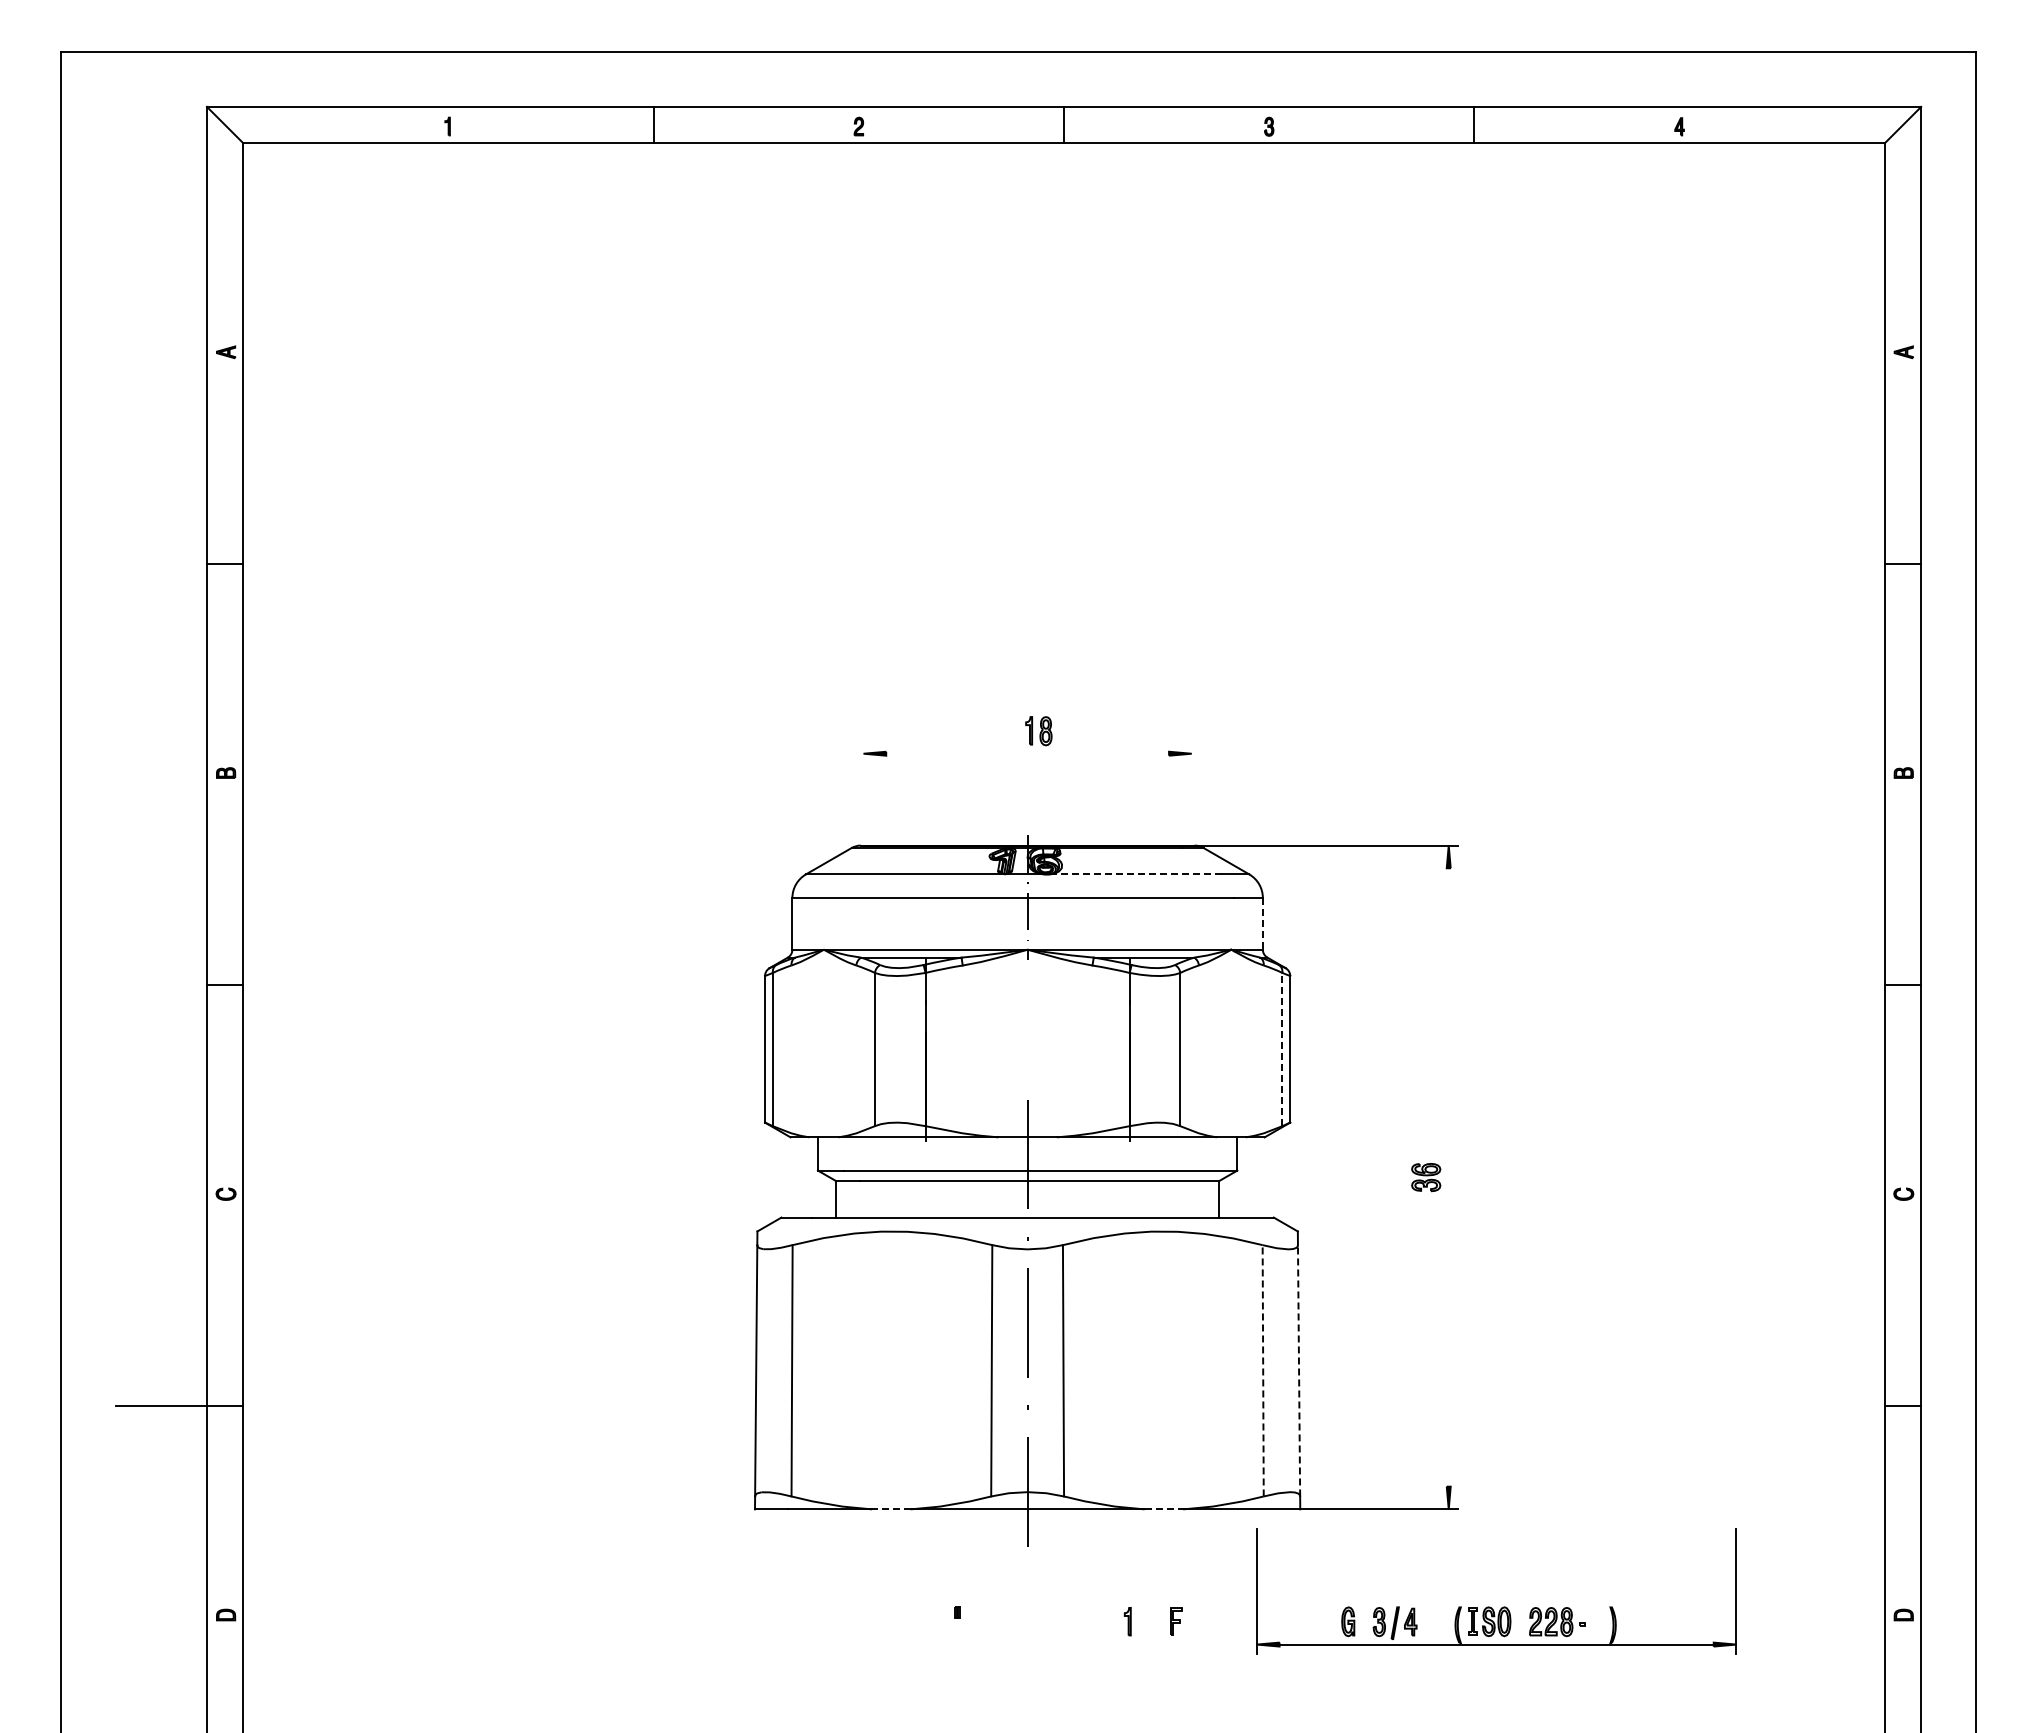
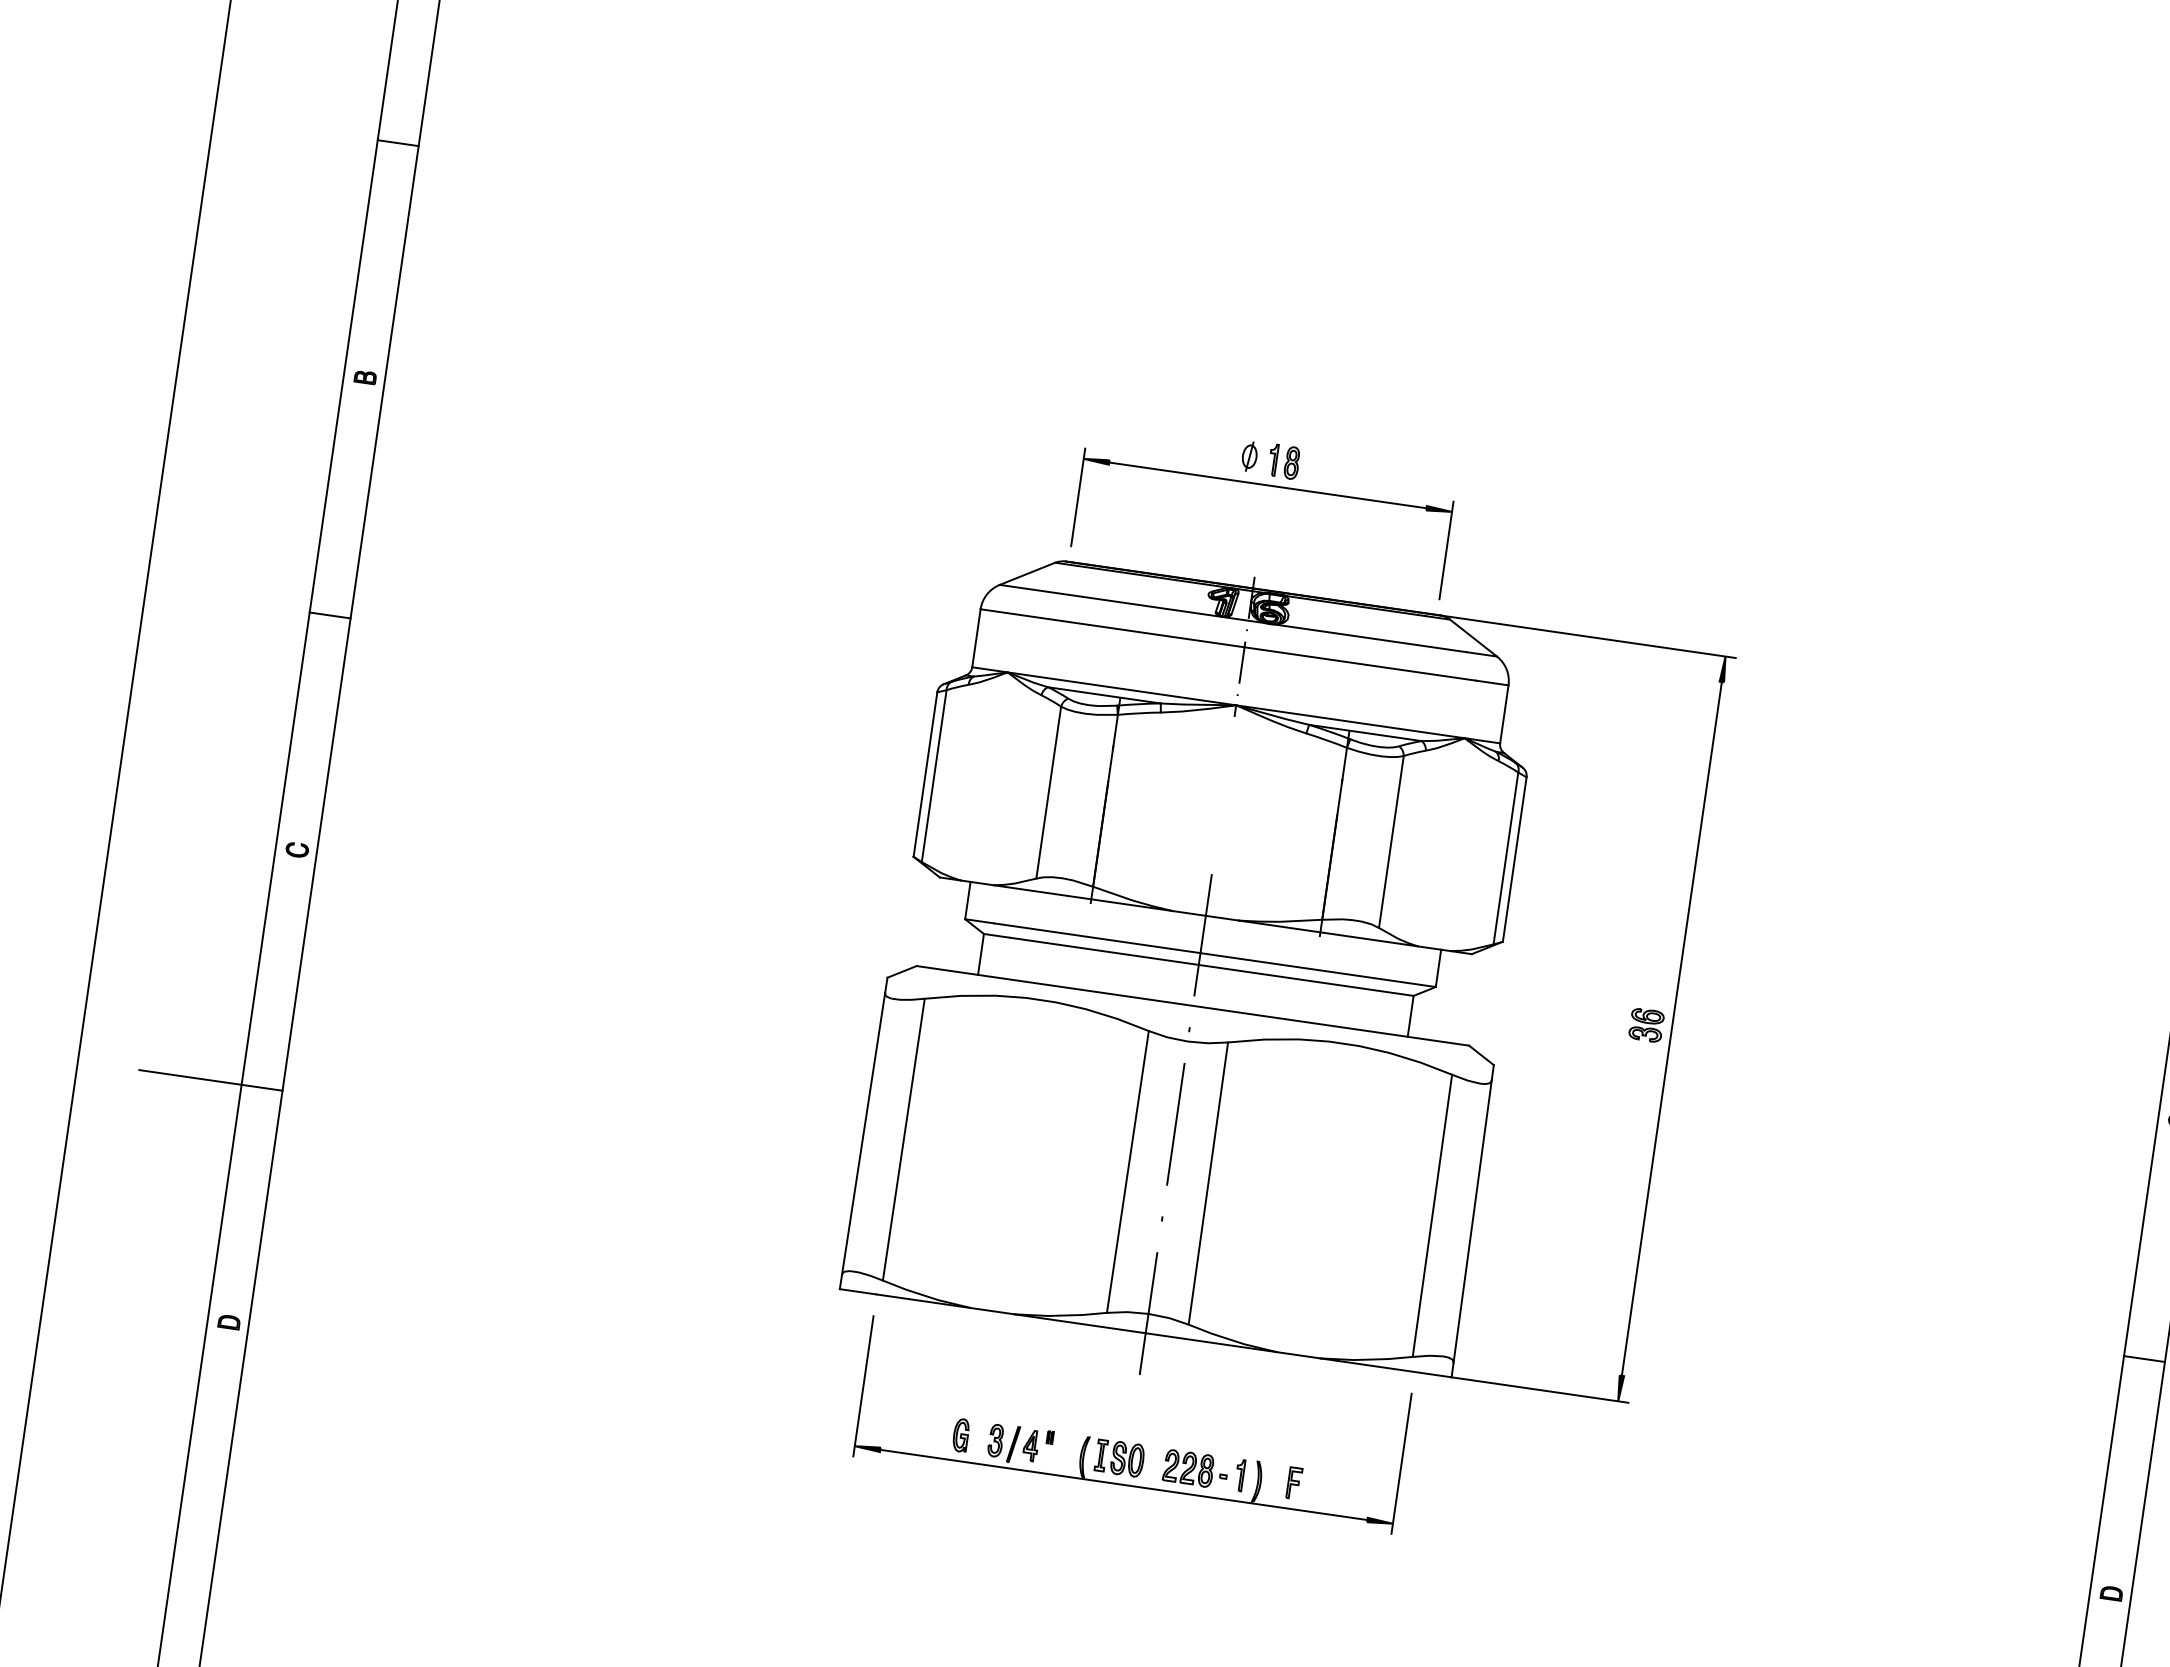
part: (1008, 730) -> (1250, 456), added
line: (1027, 753) -> (1267, 485), added
line: (863, 787) -> (1078, 496), added
line: (1191, 787) -> (1446, 549), added
line: (1136, 874) -> (1370, 638), dashed -> solid
line: (1262, 923) -> (1503, 713), dashed -> solid
line: (1282, 1049) -> (1506, 858), dashed -> solid
line: (1448, 1177) -> (1671, 1028), added
line: (1263, 1370) -> (1432, 1215), dashed -> solid
line: (1299, 1370) -> (1473, 1221), dashed -> solid
line: (890, 1509) -> (991, 1311), dashed -> solid
line: (1164, 1509) -> (1299, 1355), dashed -> solid
part: (1490, 1606) -> (1123, 1441), moved

